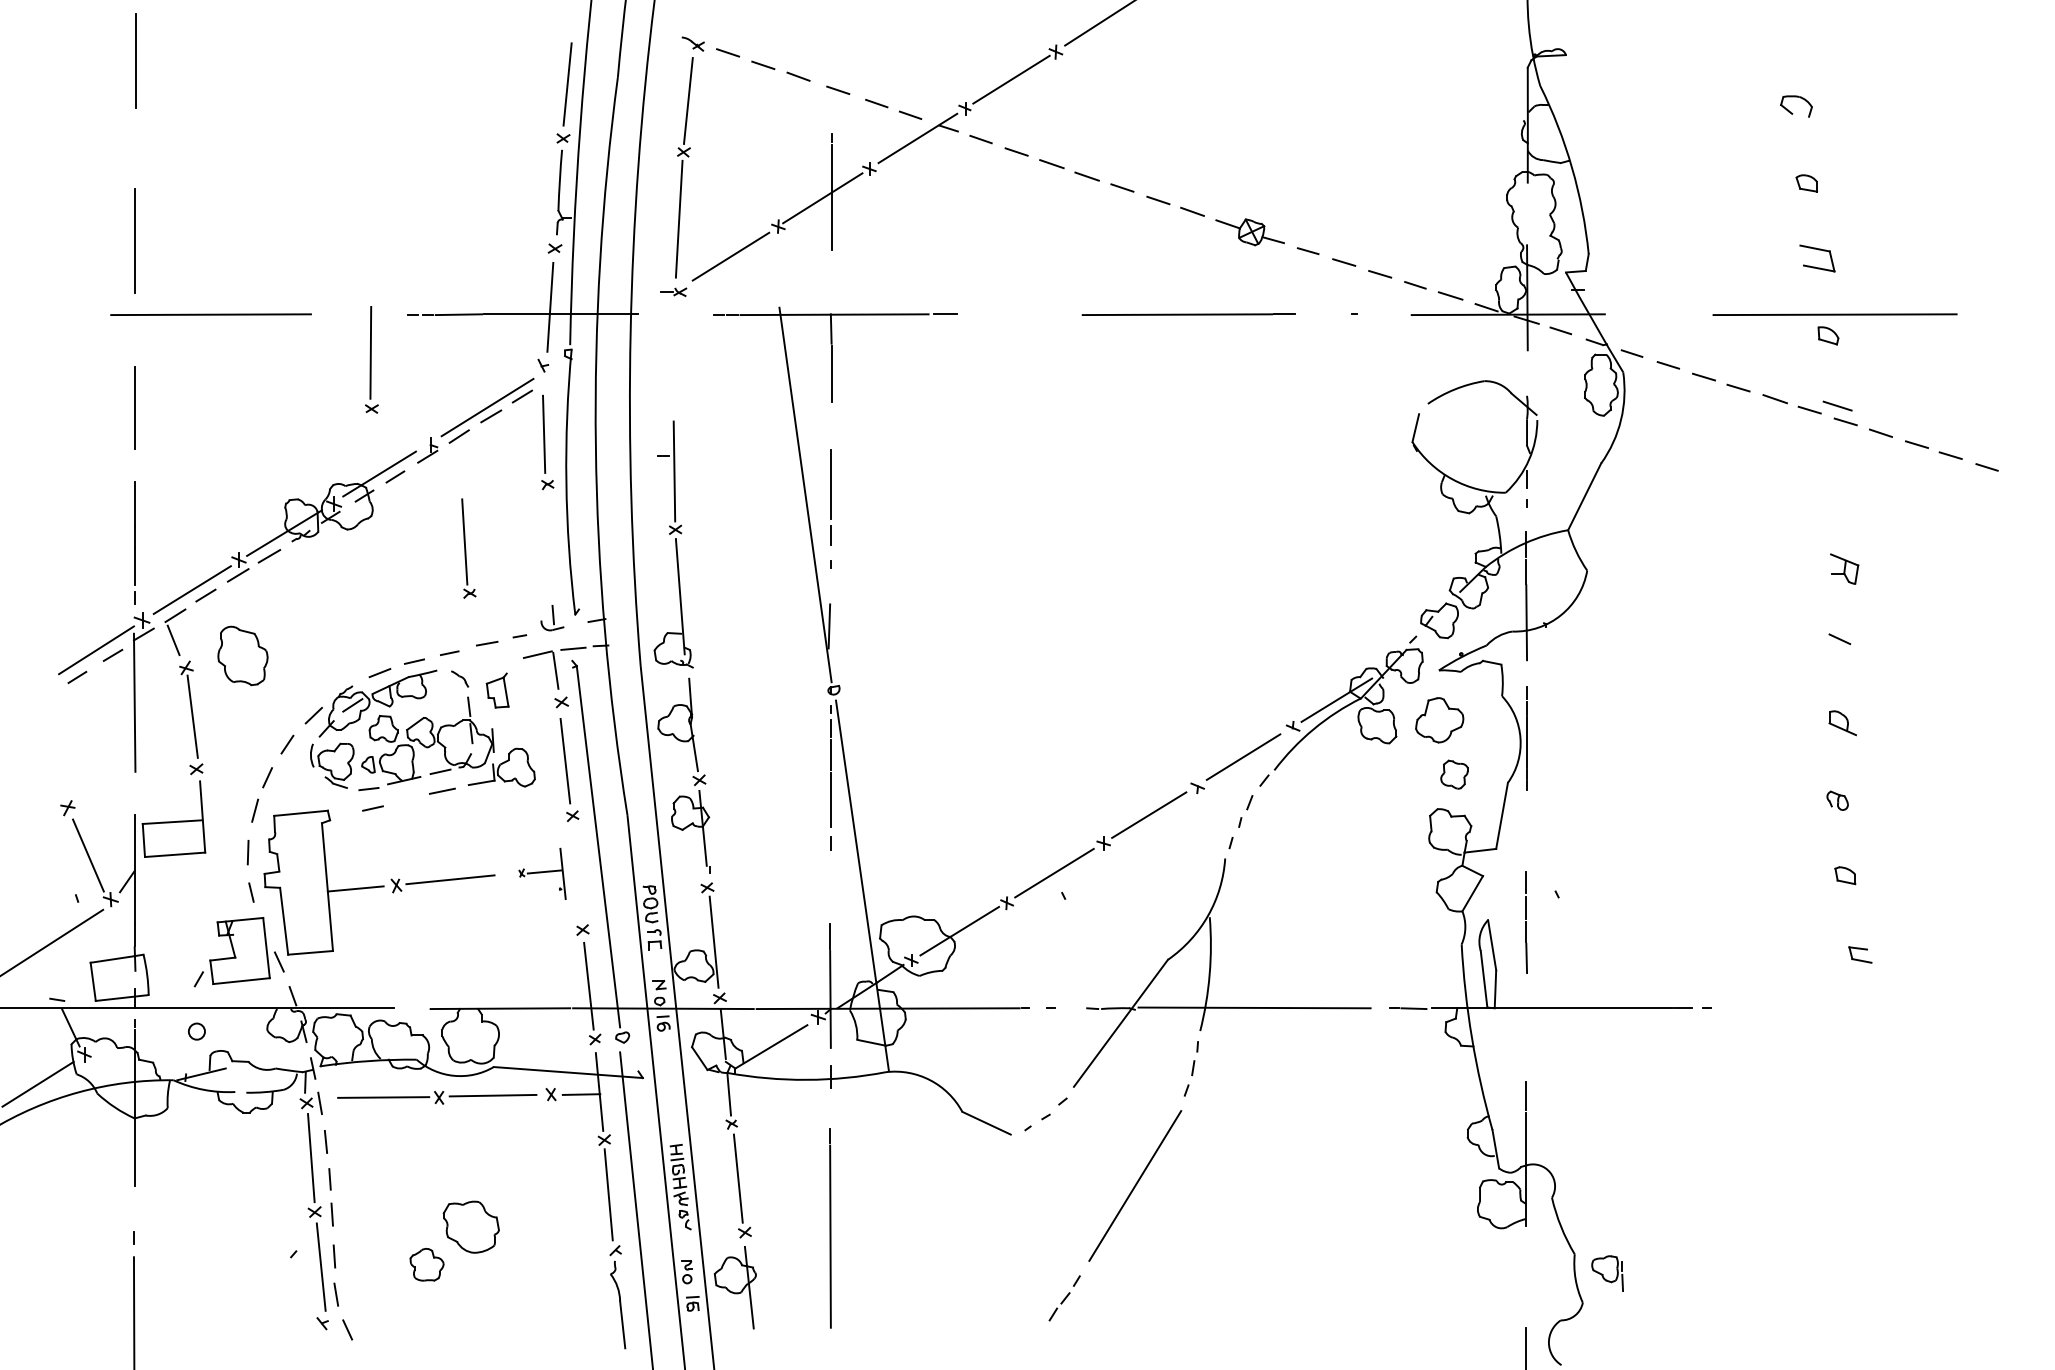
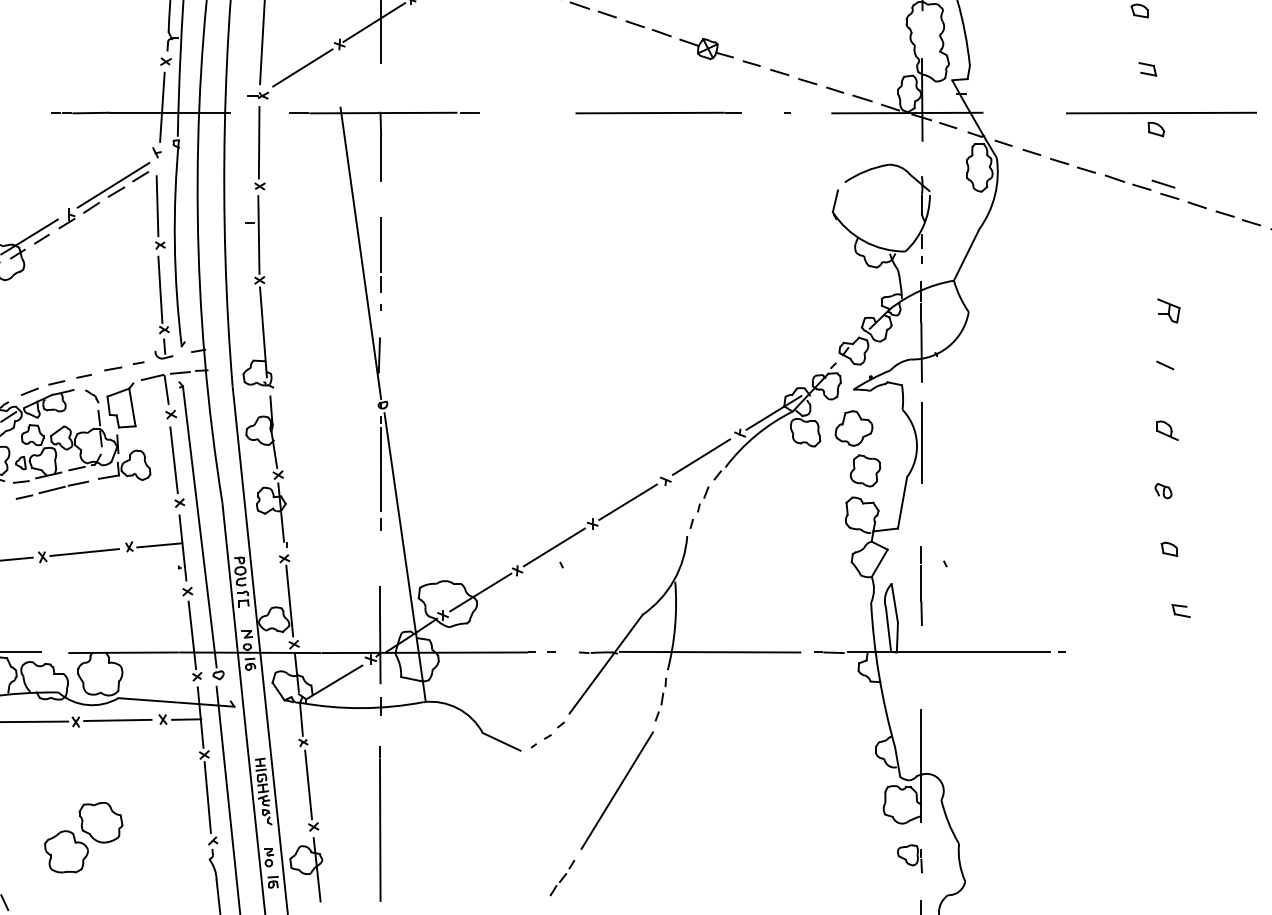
part: (1817, 258) -> (1147, 69), size x0.62
part: (371, 359) -> (259, 147), moved
part: (468, 548) -> (163, 294), moved
part: (497, 690) -> (121, 405), size x1.67
part: (1454, 774) -> (865, 470), size x1.43
line: (408, 799) -> (52, 490), added
part: (542, 873) -> (156, 547), size x1.67
part: (426, 1264) -> (66, 851), size x1.67
part: (1607, 1273) -> (909, 858), moved

